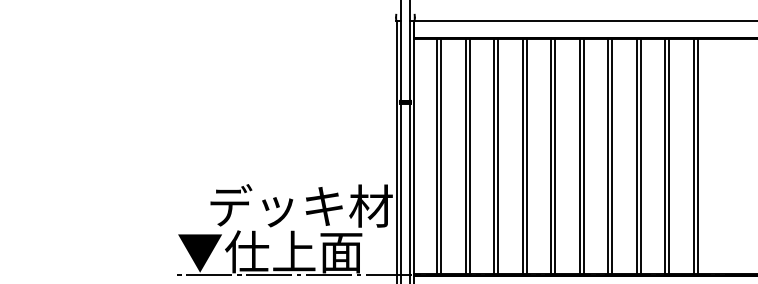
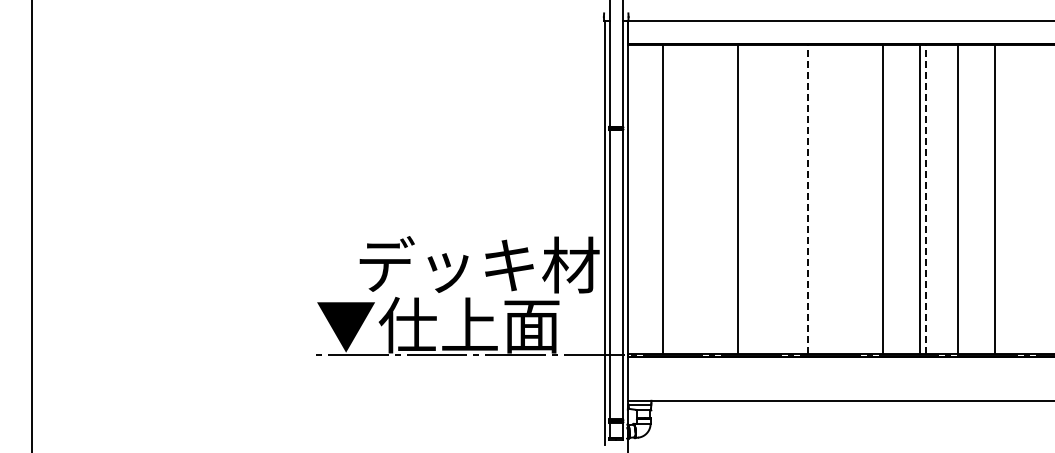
line: (436, 156) -> (657, 199), removed
line: (465, 156) -> (695, 199), removed
line: (469, 156) -> (700, 199), removed
line: (493, 156) -> (732, 199), removed
line: (522, 156) -> (770, 199), removed
line: (526, 156) -> (775, 199), removed
line: (550, 156) -> (807, 199), solid -> dashed
line: (555, 156) -> (813, 199), removed
line: (579, 156) -> (845, 199), removed
line: (583, 156) -> (850, 199), removed
line: (612, 156) -> (888, 199), removed
line: (640, 156) -> (925, 199), solid -> dashed
line: (669, 156) -> (963, 199), removed
line: (697, 156) -> (1000, 199), removed

